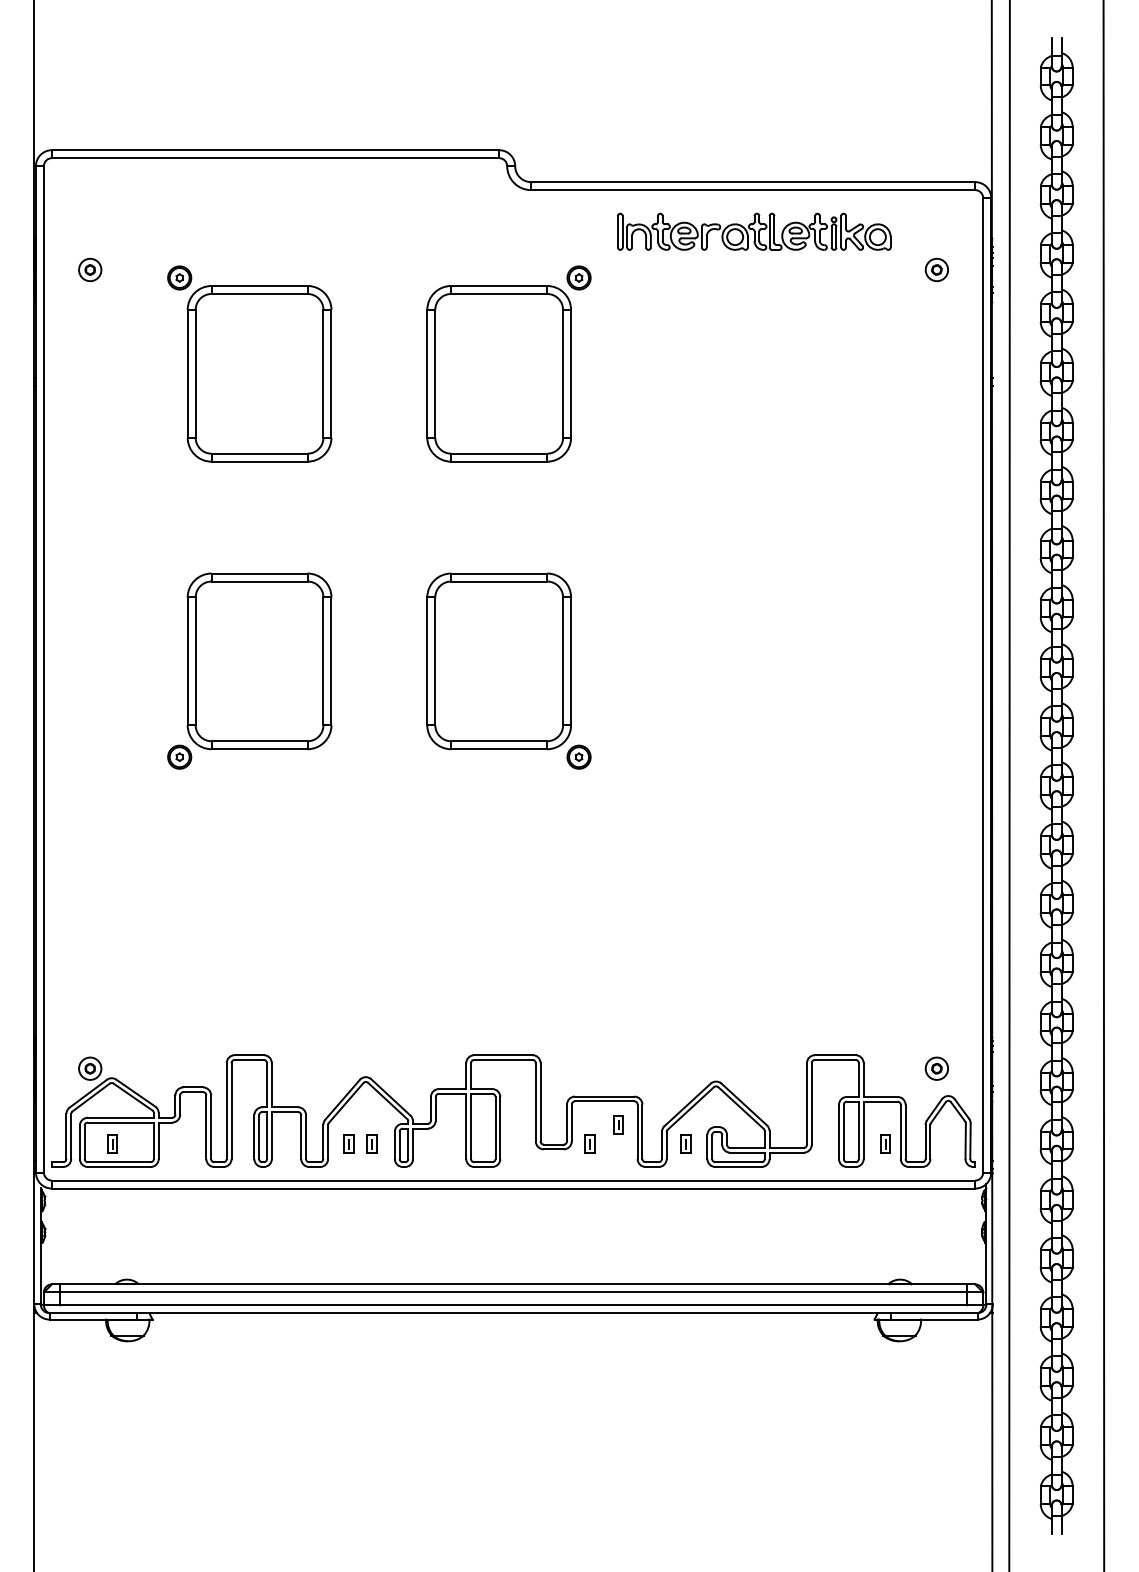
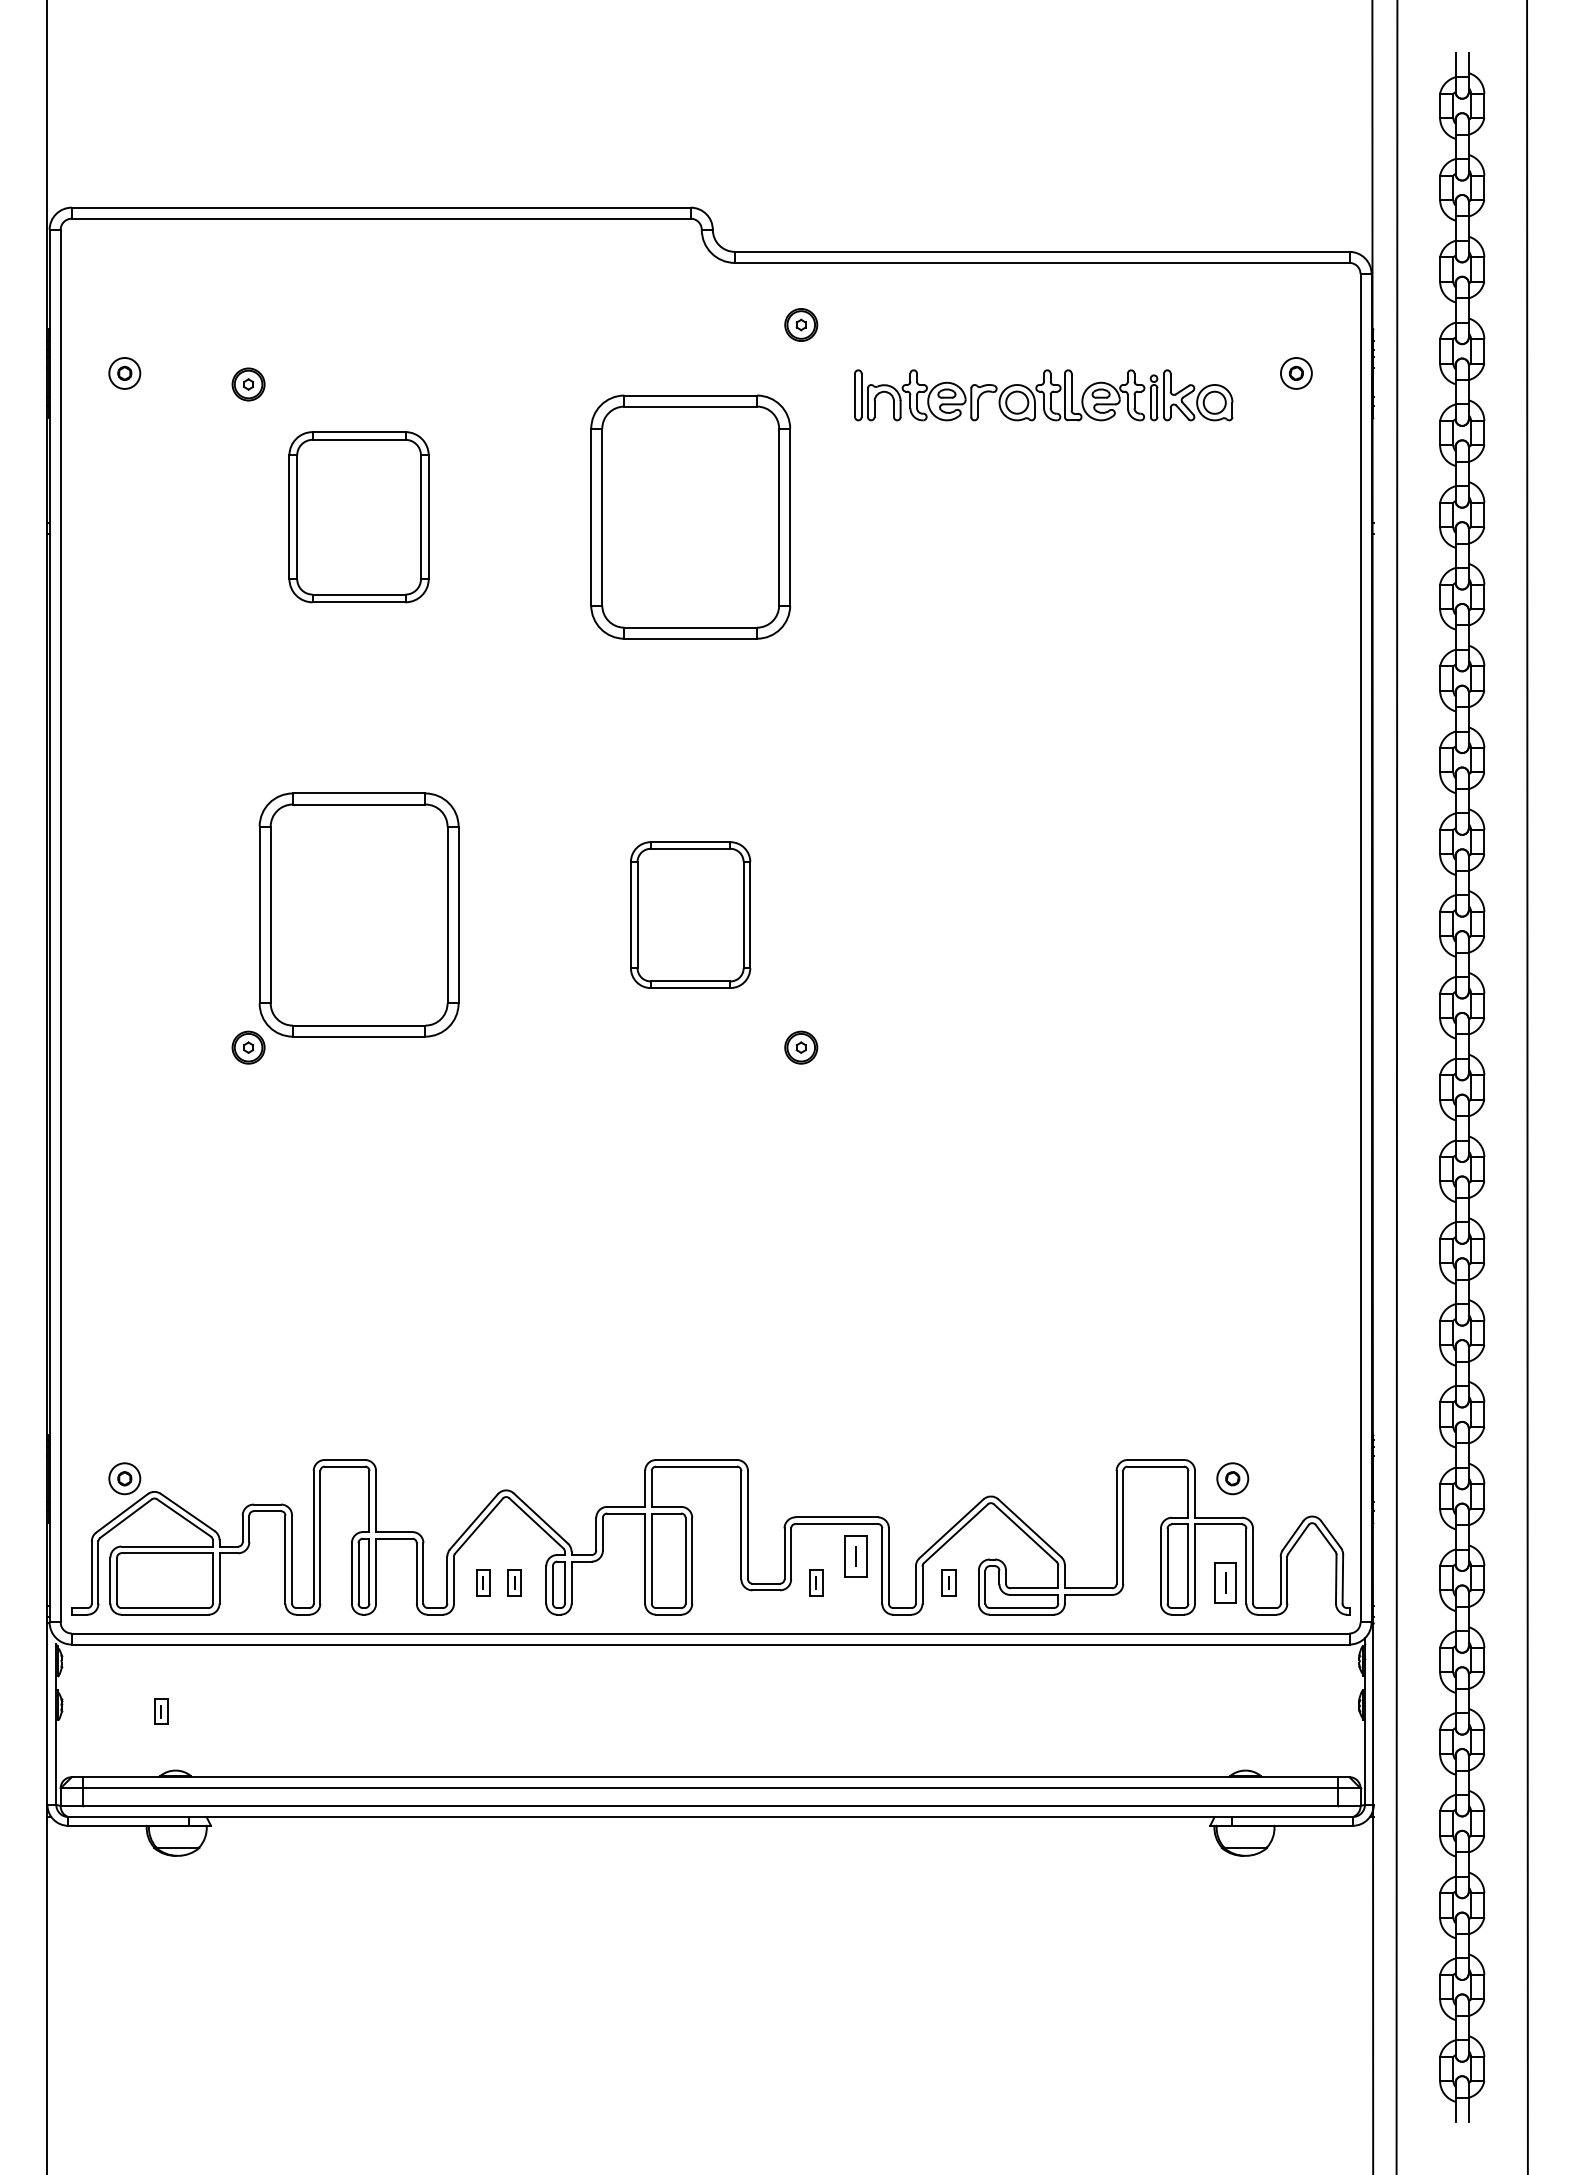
part: (754, 231) -> (1044, 394), moved
part: (578, 277) -> (800, 324), moved
part: (259, 373) -> (359, 516), size x0.7
part: (498, 661) -> (689, 915), size x0.6
part: (936, 1068) -> (1232, 1478), moved
part: (618, 1124) -> (855, 1555), size x1.6
part: (112, 1143) -> (161, 1710), moved
part: (885, 1143) -> (1225, 1582), size x1.6

